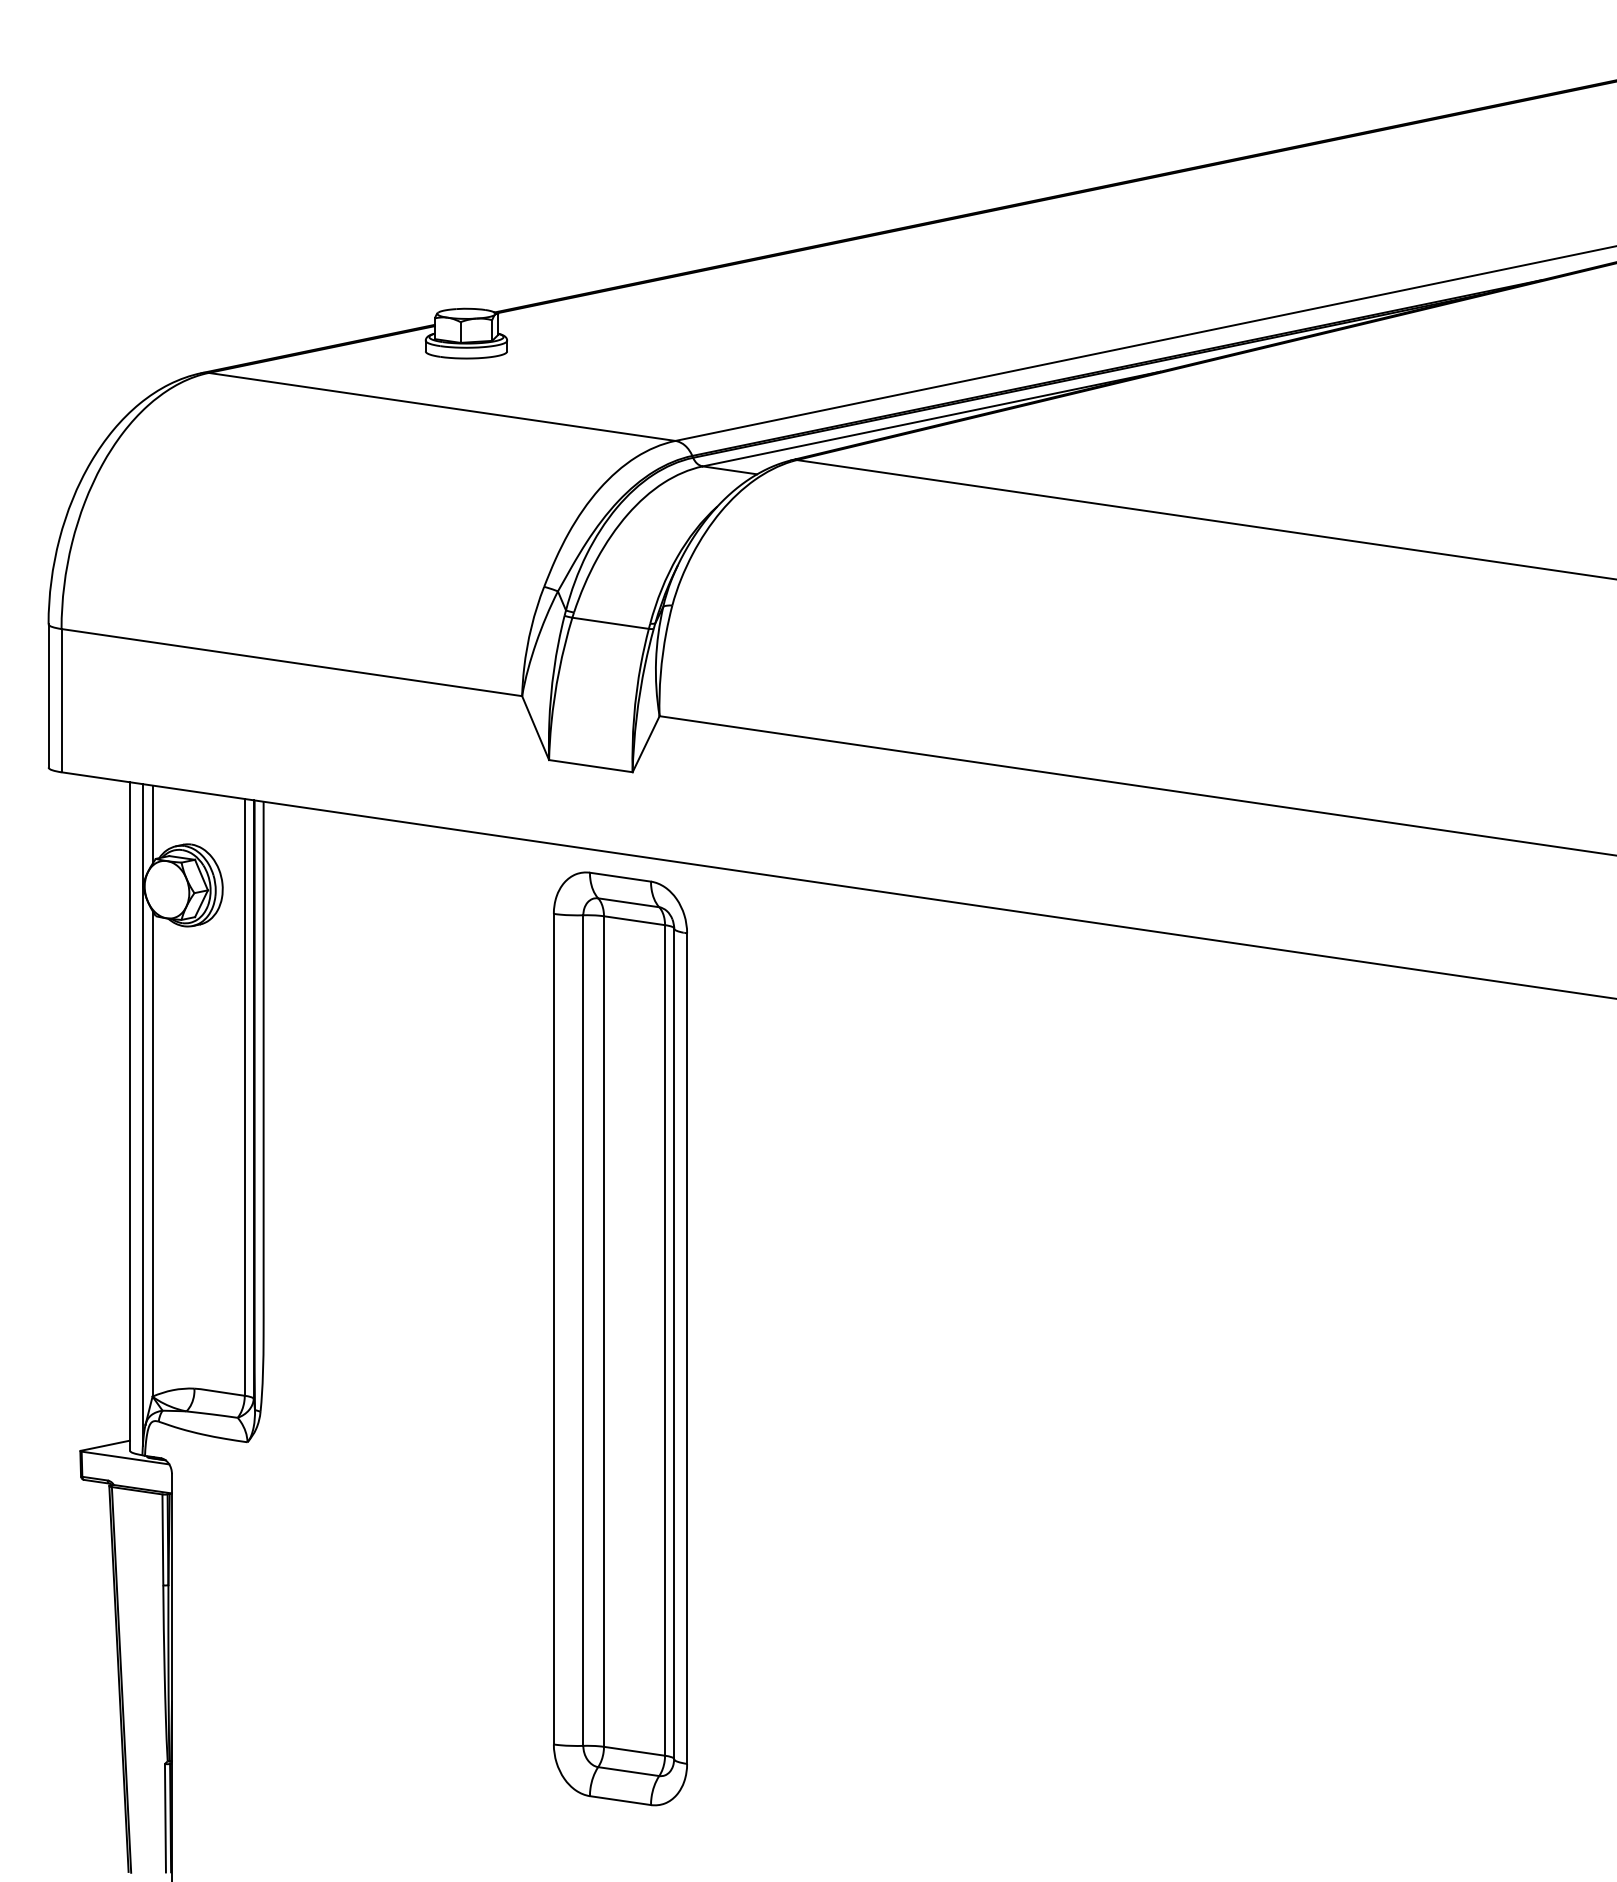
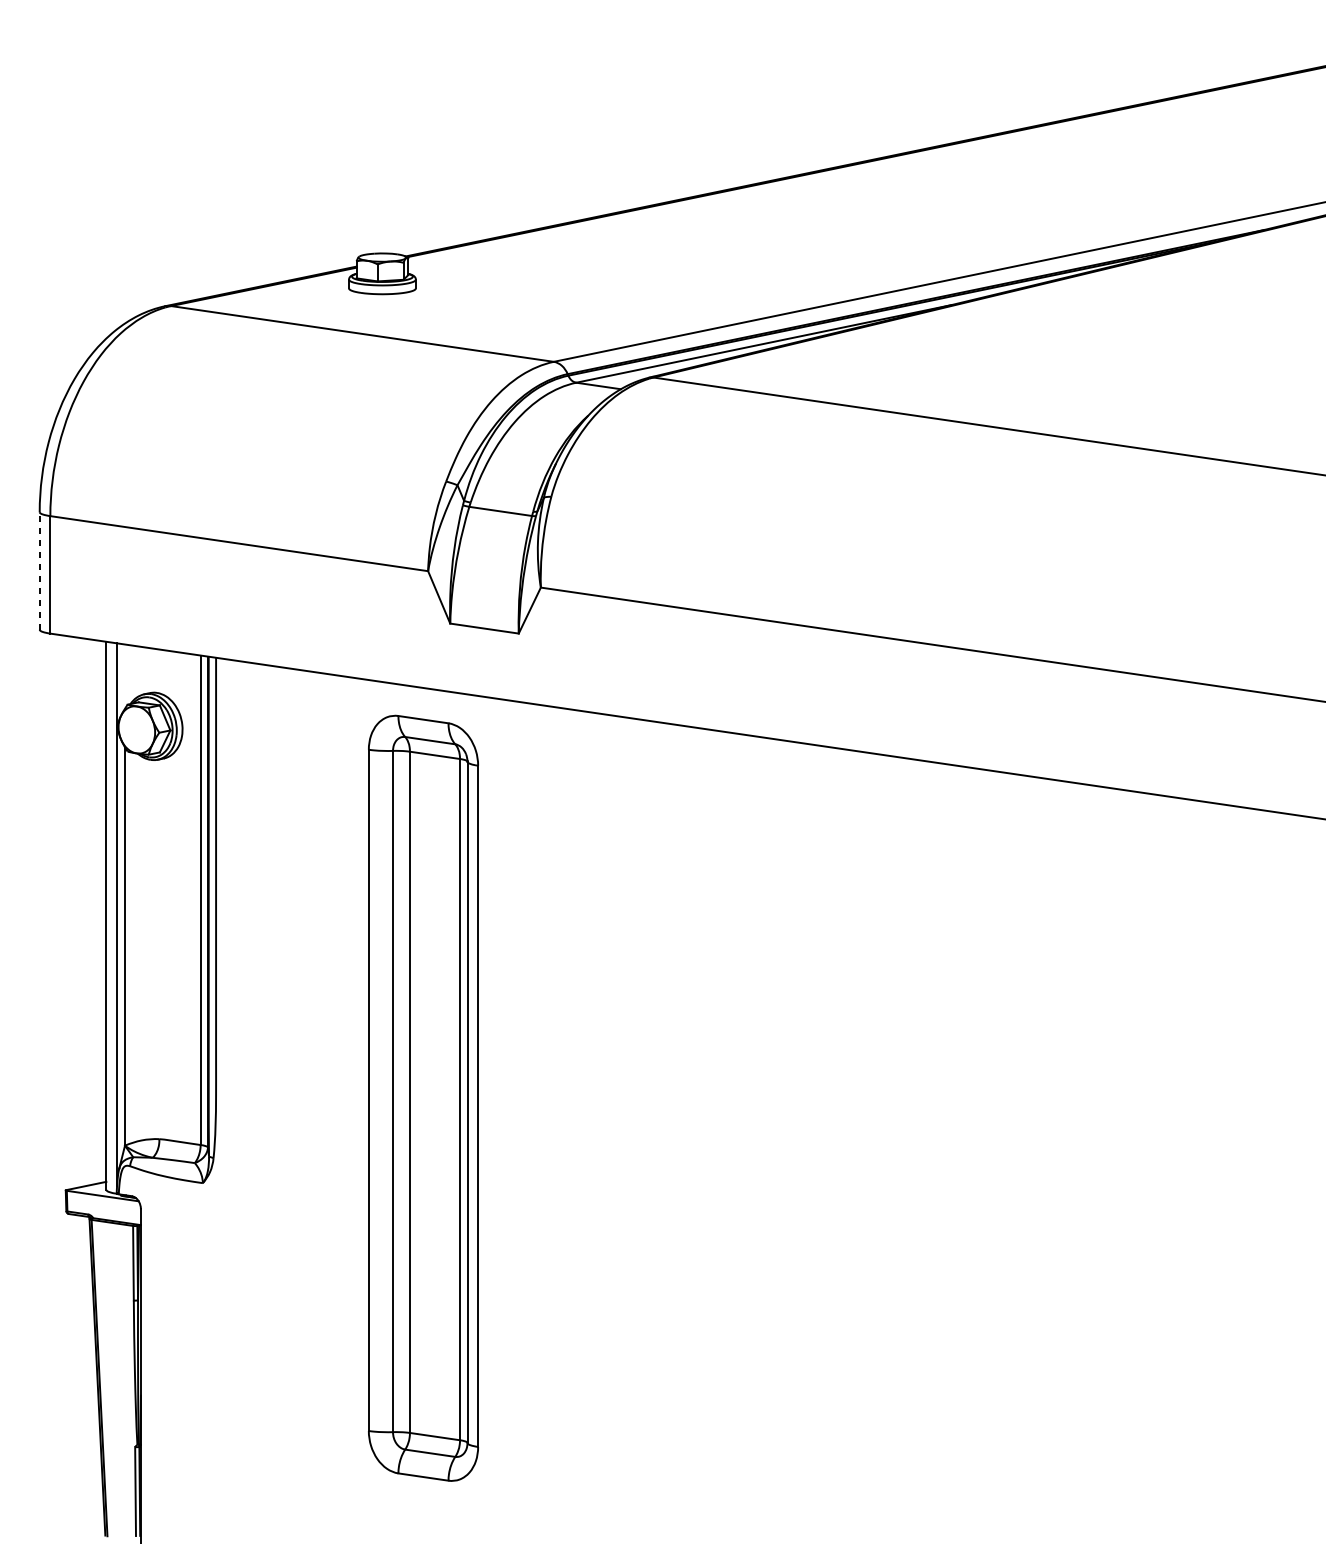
line: (48, 695) -> (39, 570), solid -> dashed
line: (152, 824) -> (124, 676), removed
part: (620, 1338) -> (423, 1098), moved

